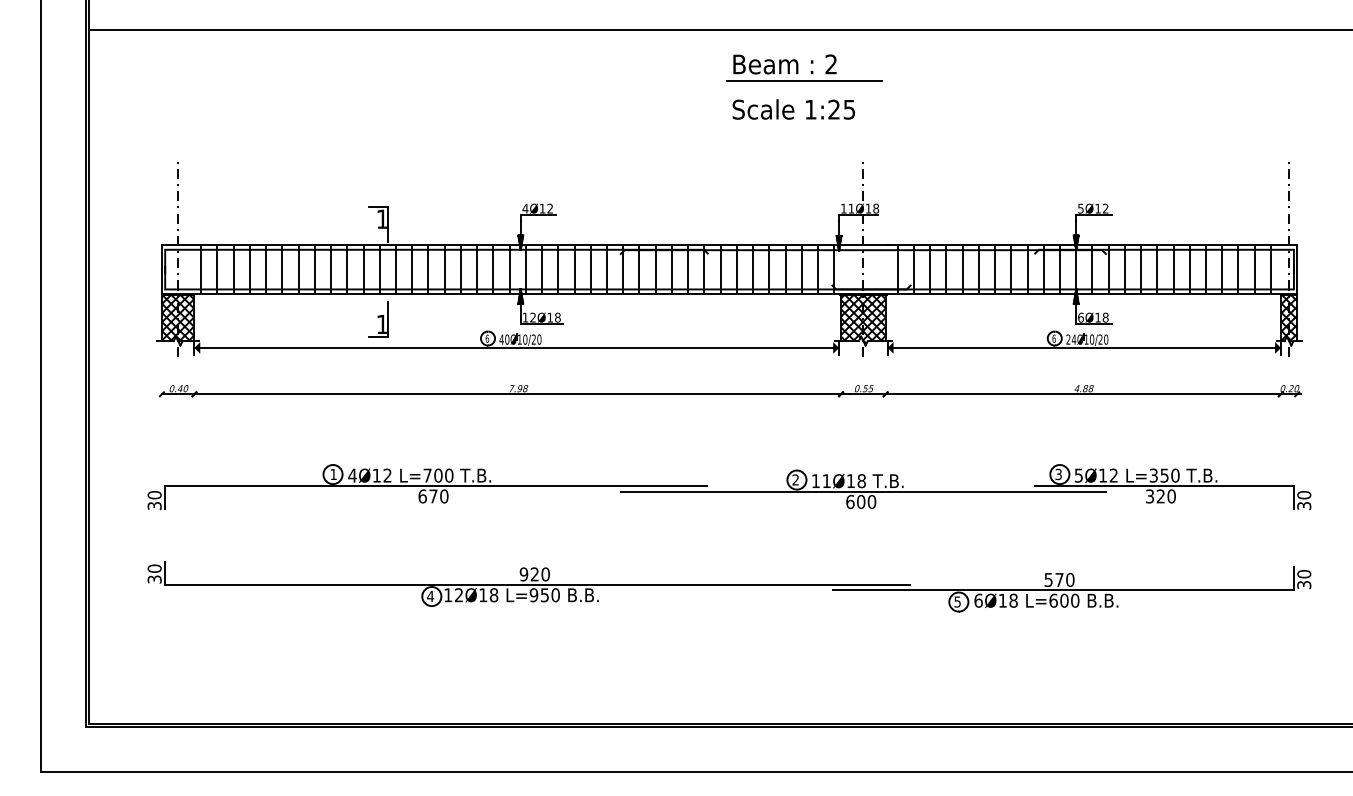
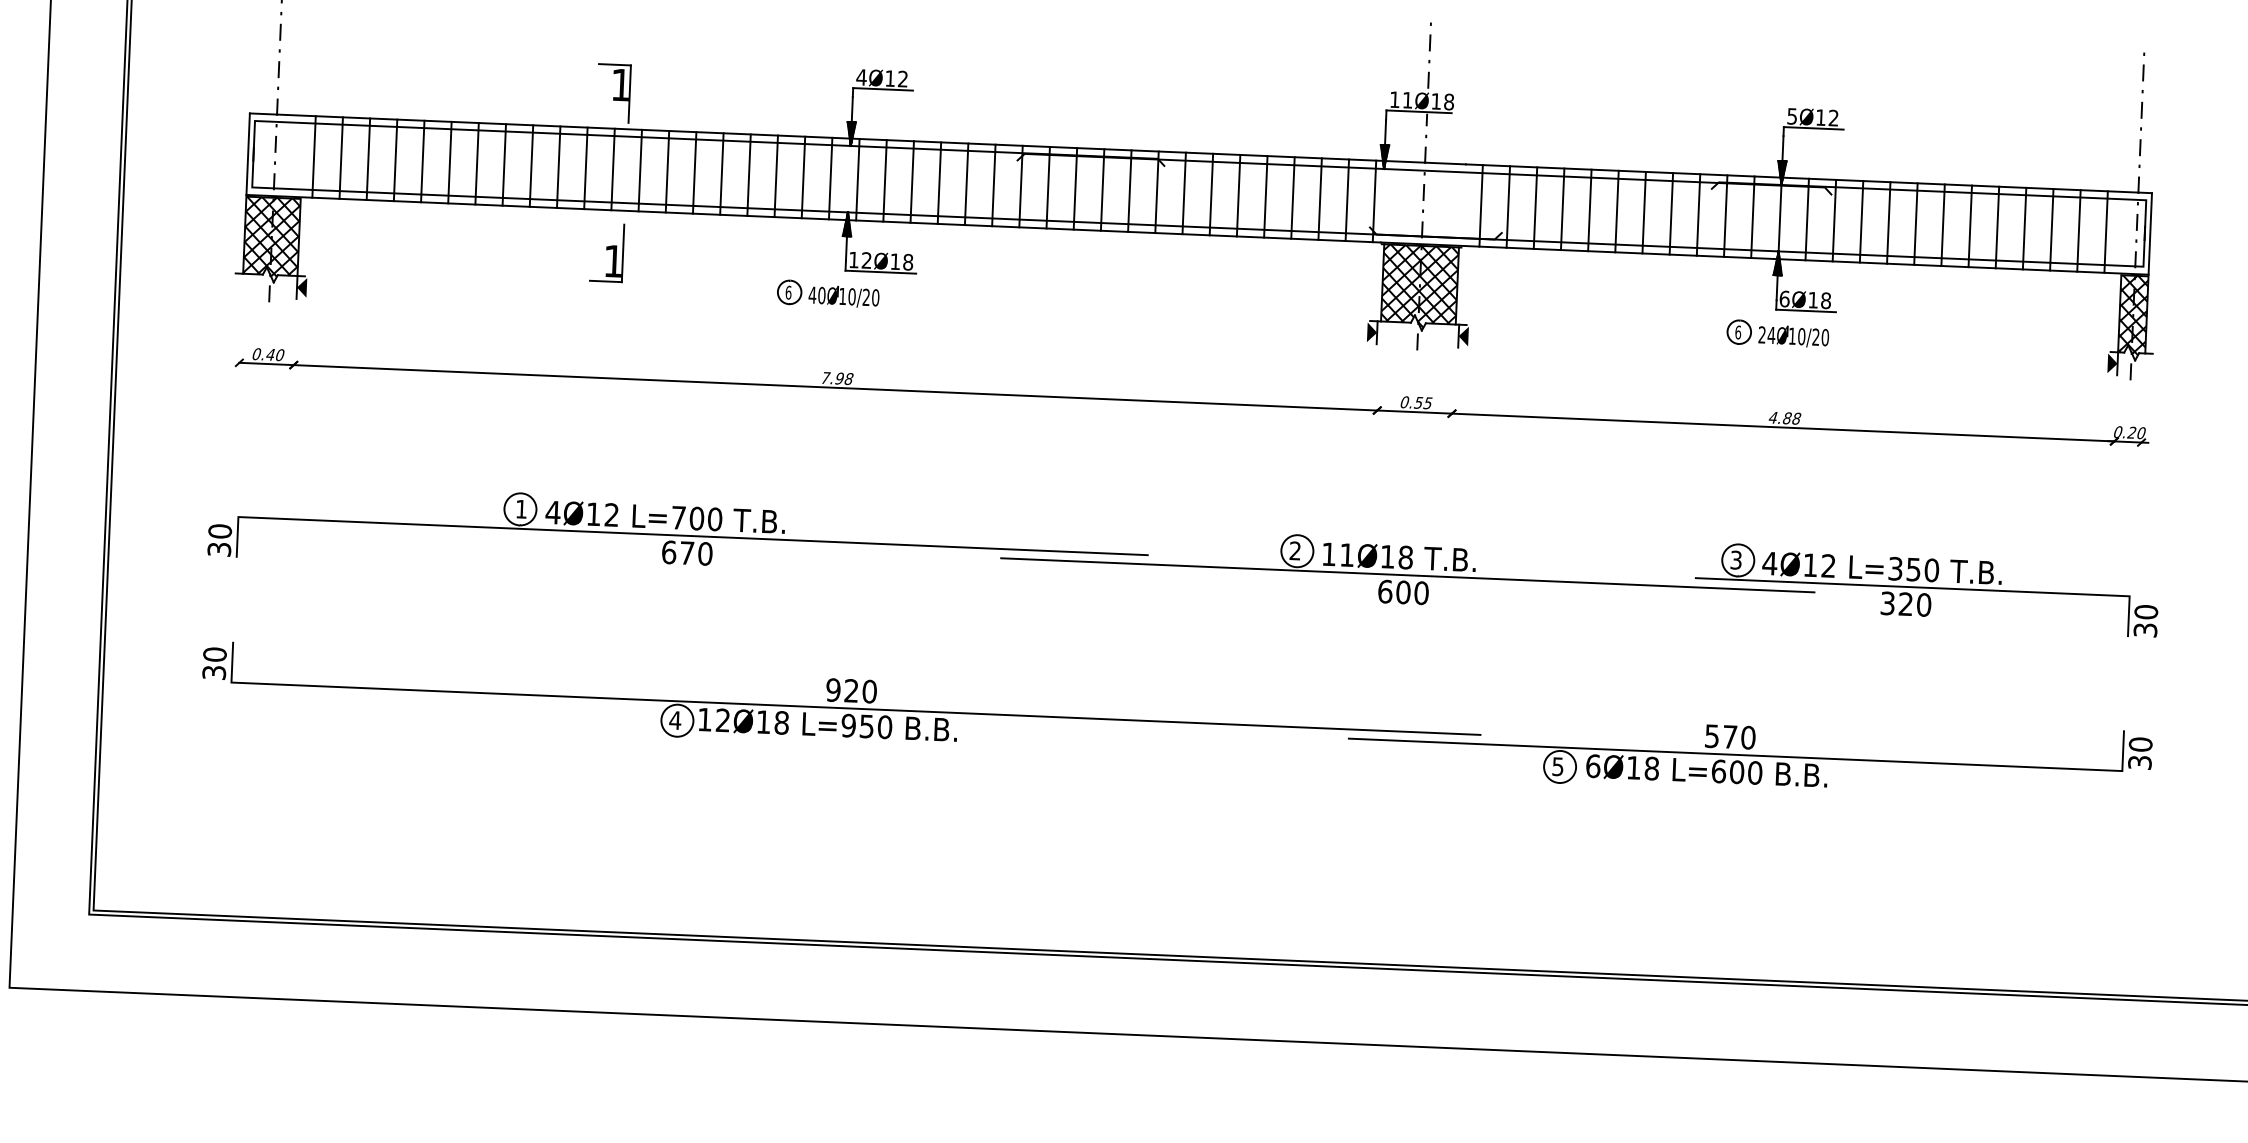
line: (515, 347) -> (835, 309), removed
line: (1083, 347) -> (1786, 349), removed
text: (1078, 475) -> (1769, 563), 5Ø12 -> 4Ø12

